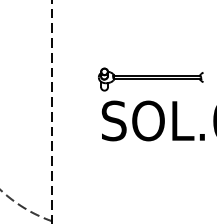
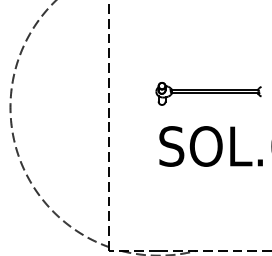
part: (150, 79) -> (208, 93), moved

